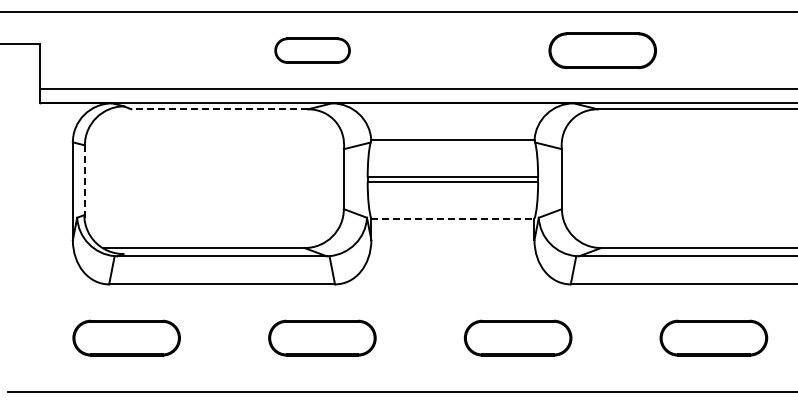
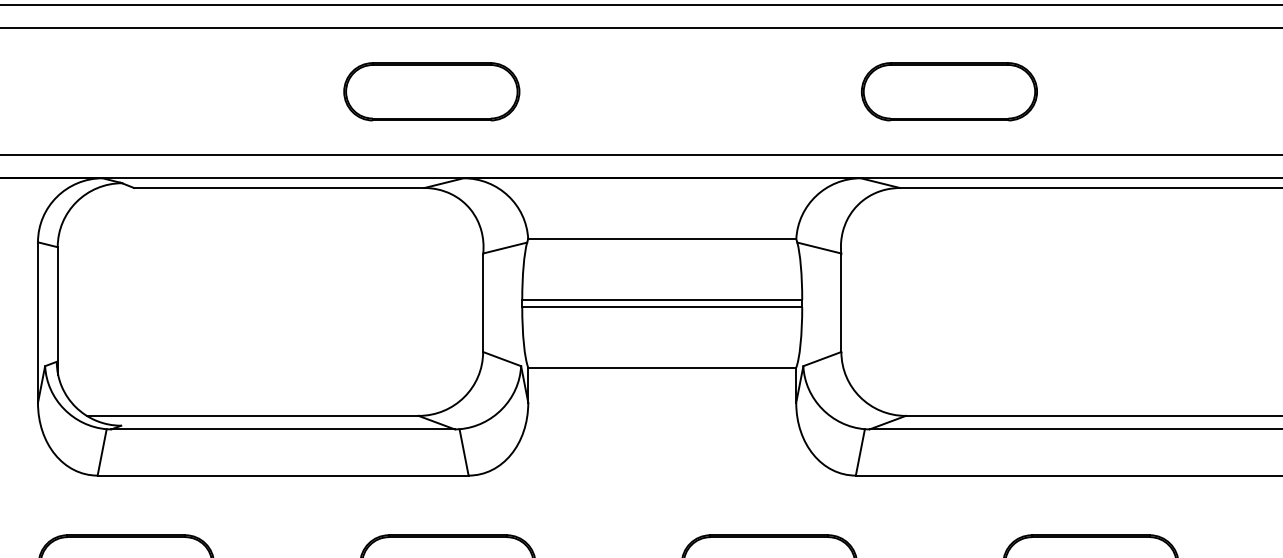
part: (312, 50) -> (431, 91), size x1.43
part: (602, 50) -> (949, 91), moved
line: (219, 109) -> (278, 188), dashed -> solid
line: (84, 184) -> (57, 311), dashed -> solid
line: (452, 218) -> (661, 367), dashed -> solid

